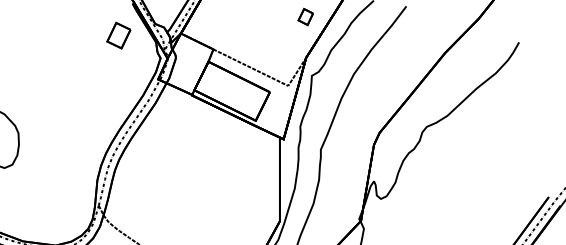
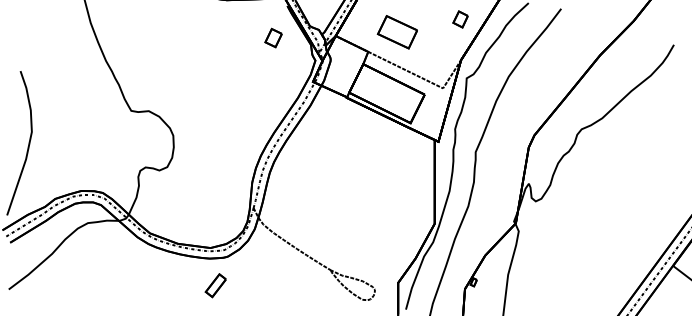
part: (241, 30) -> (396, 32), added
part: (118, 35) -> (273, 37), size x0.71

